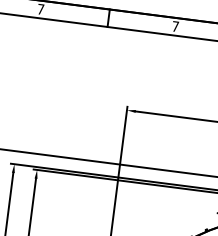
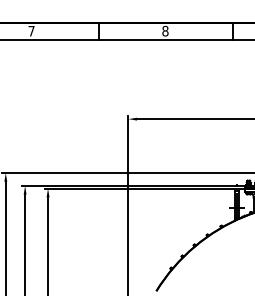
text: (175, 25) -> (165, 30), 7 -> 8

